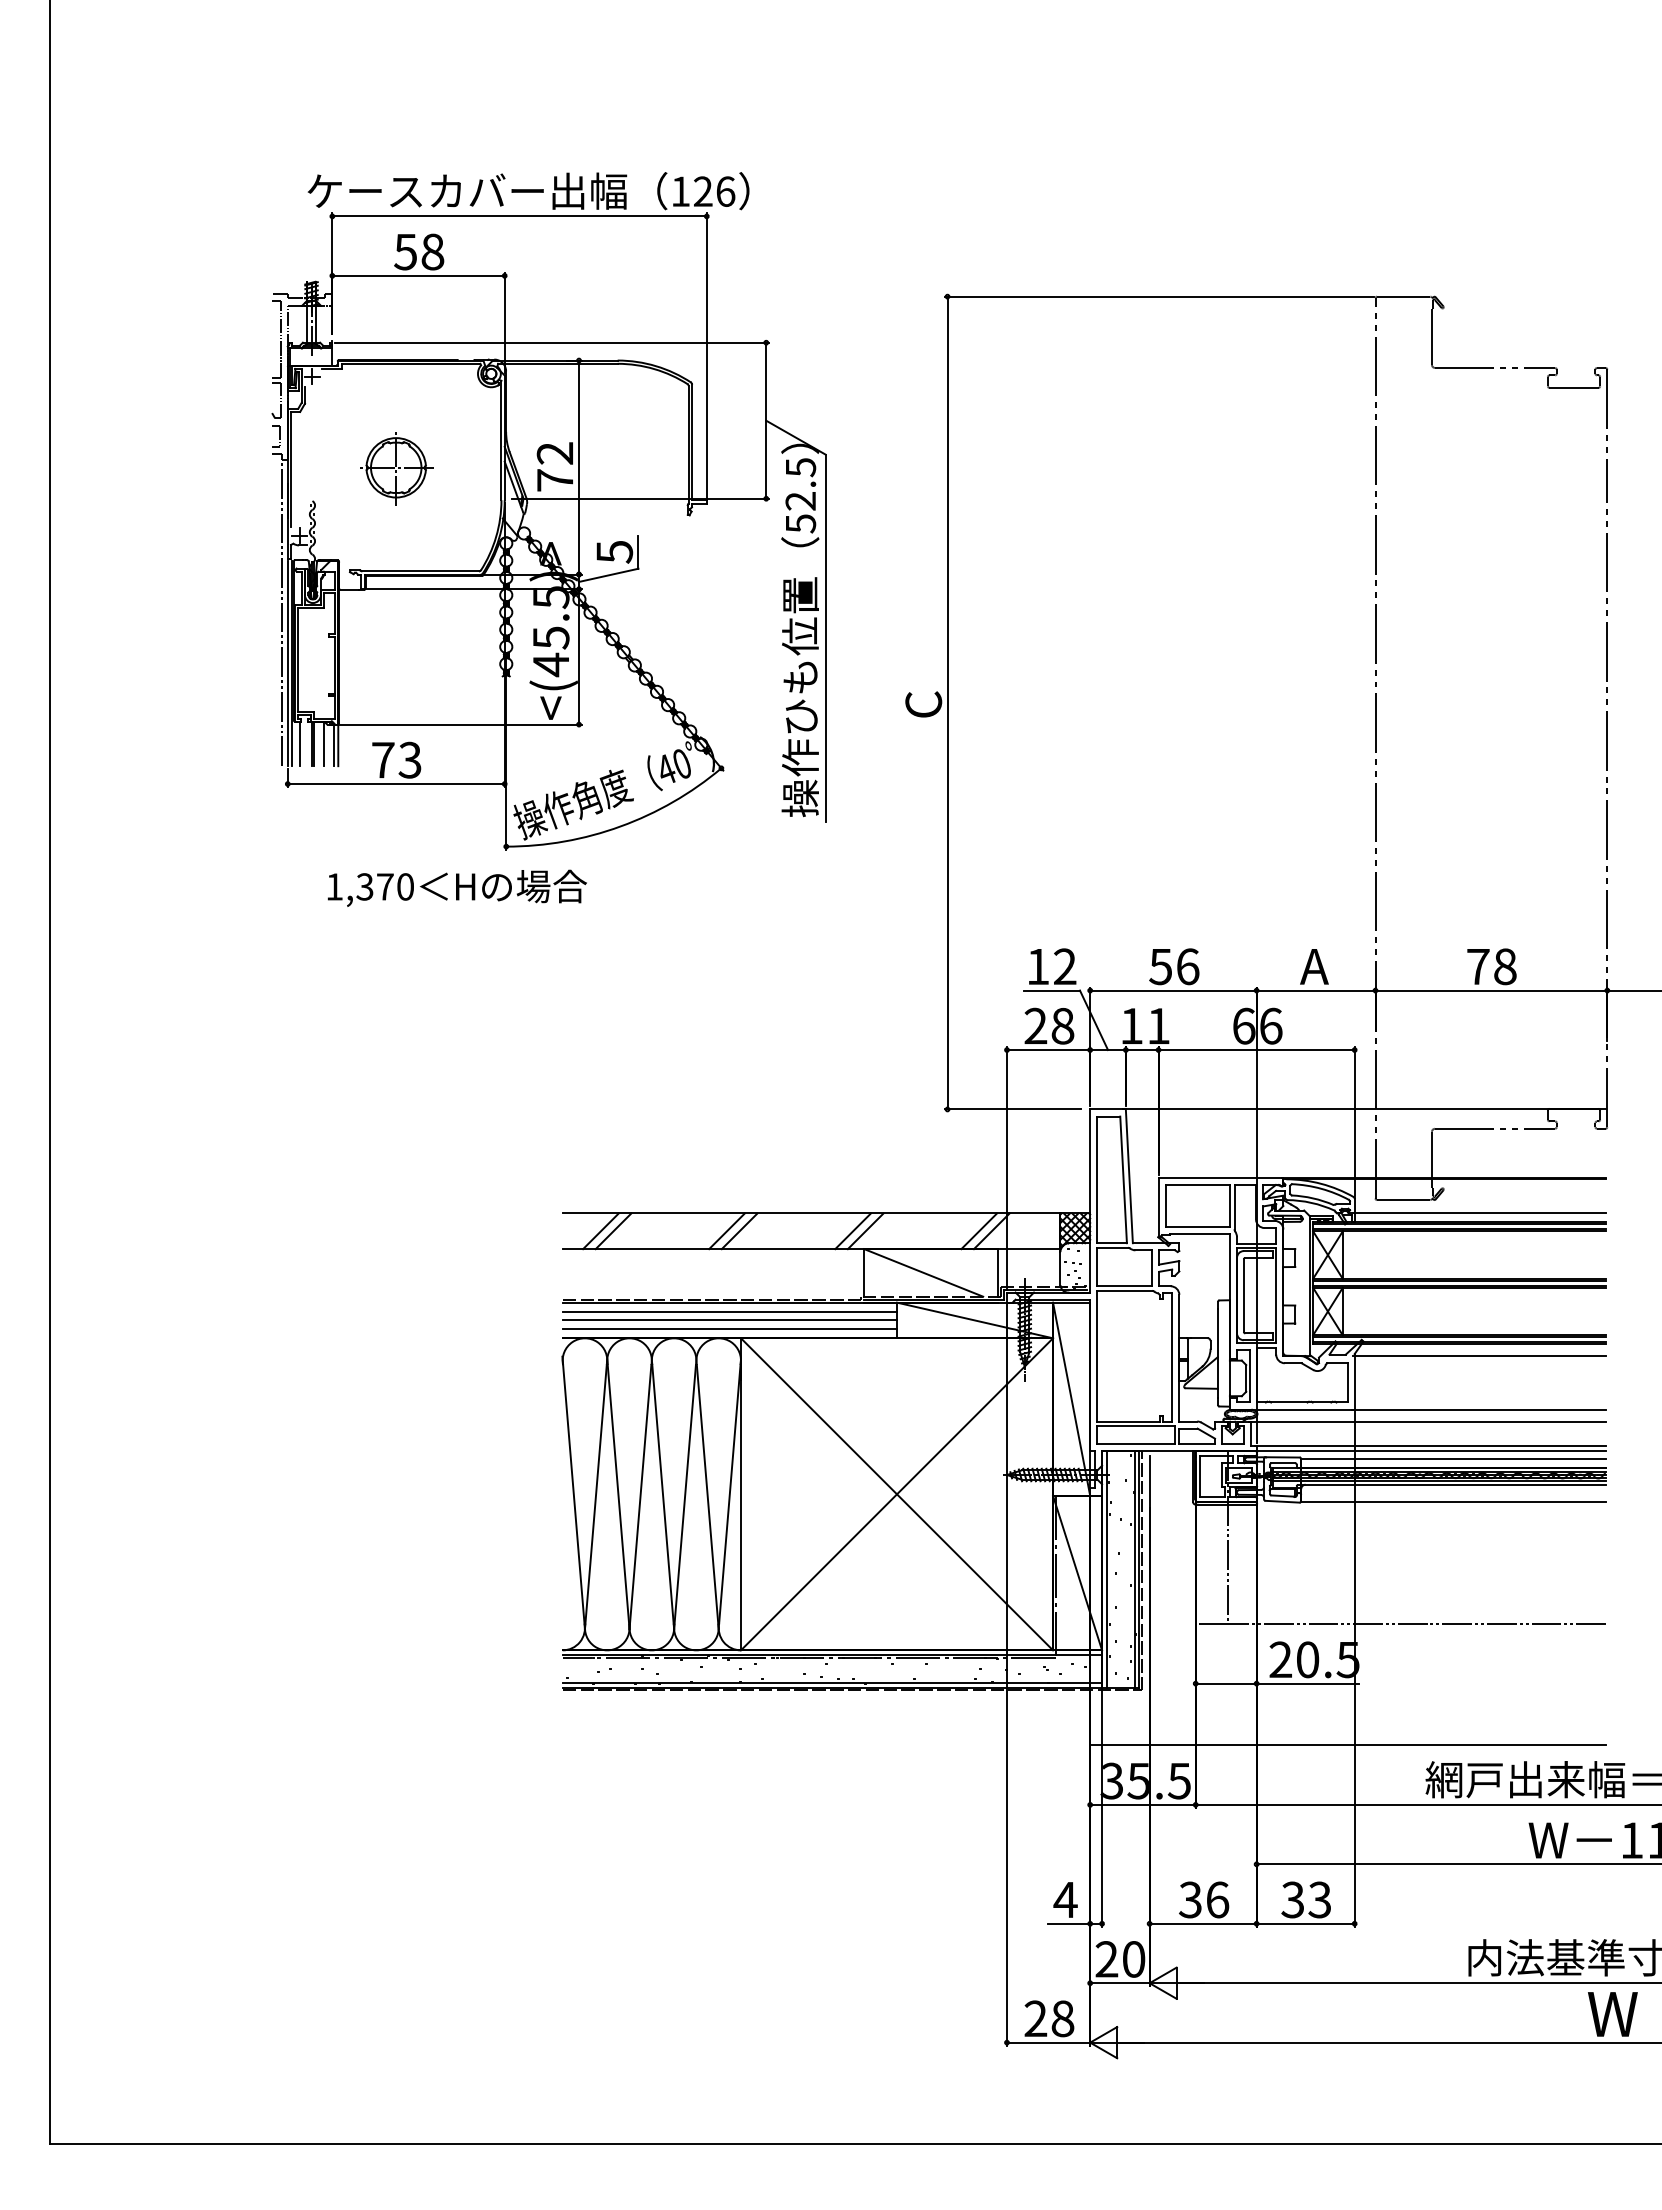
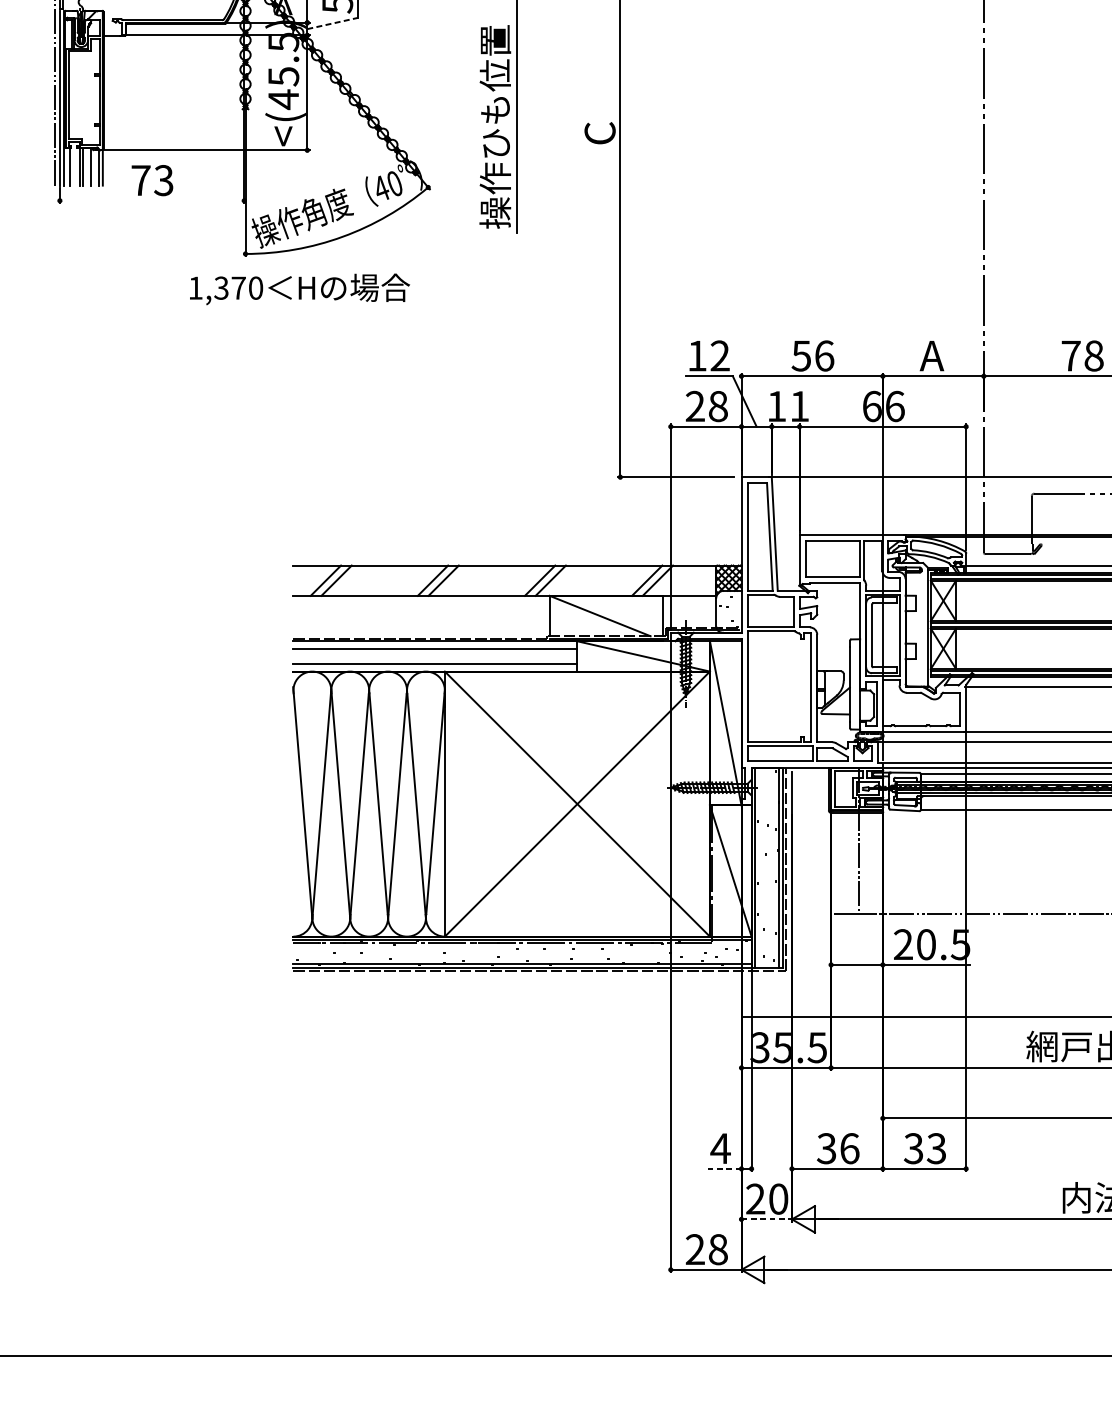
line: (609, 575) -> (333, 23), solid -> dashed
line: (395, 784) -> (151, 201), removed
text: (456, 887) -> (299, 288), moved
line: (729, 1320) -> (435, 656), removed
line: (1069, 1923) -> (723, 1168), solid -> dashed
line: (1119, 1983) -> (766, 1219), solid -> dashed

